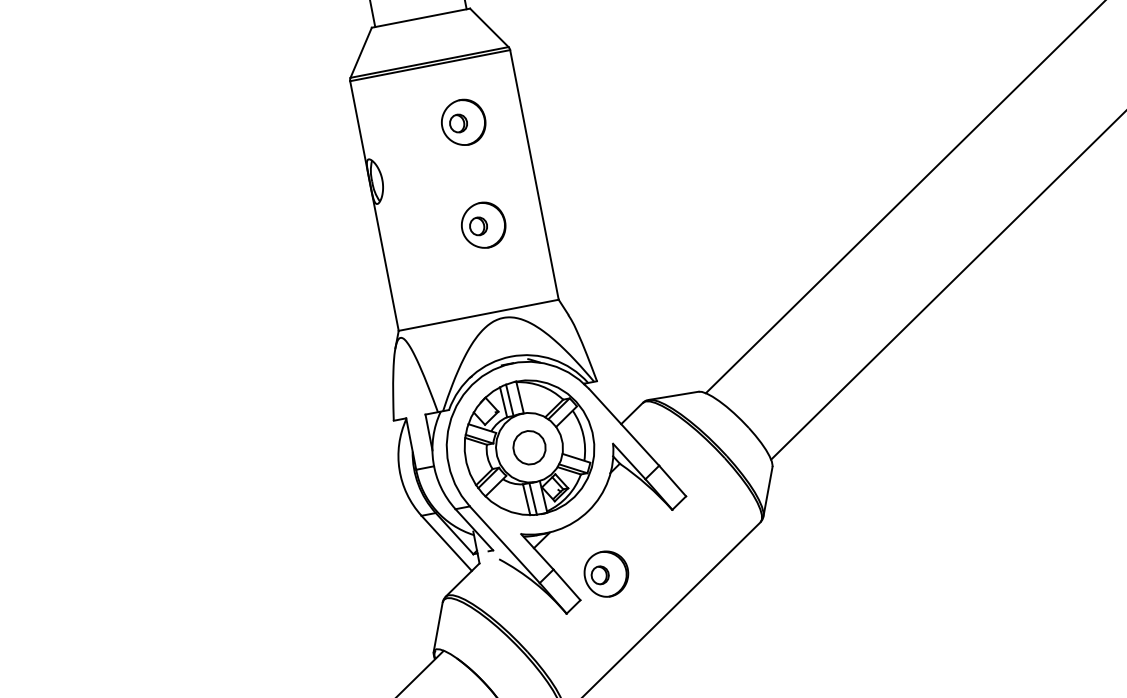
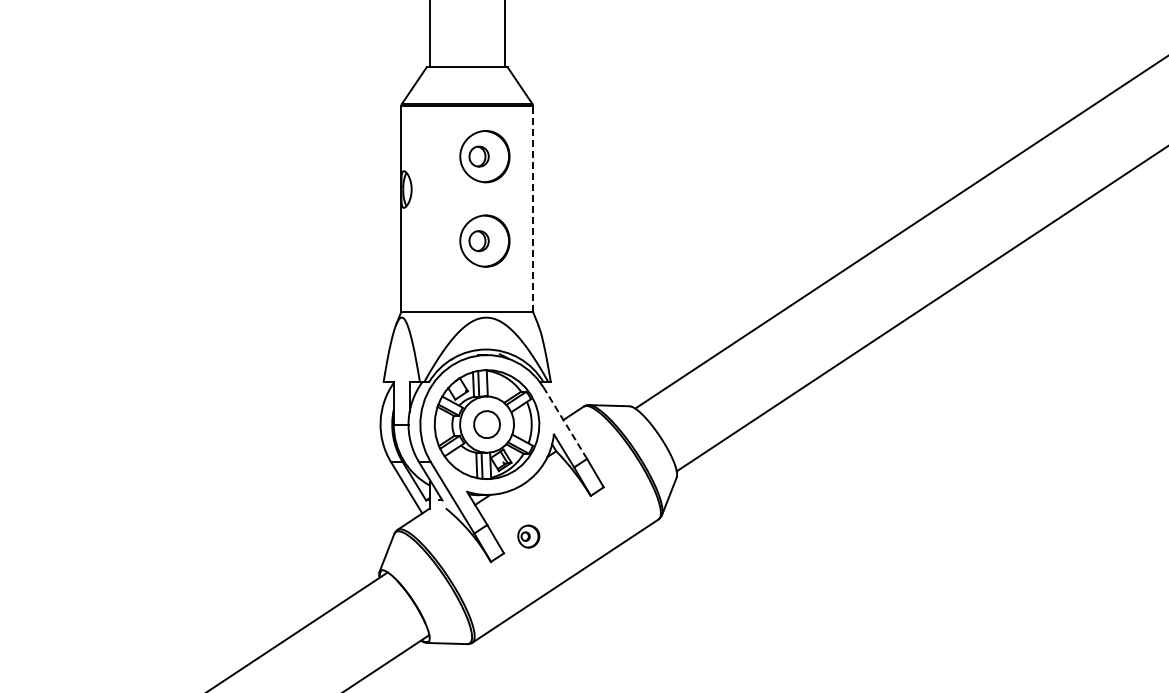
part: (463, 122) -> (484, 156), size x1.4
line: (535, 175) -> (533, 209), solid -> dashed
part: (483, 225) -> (484, 241), size x1.4
line: (624, 427) -> (565, 423), solid -> dashed
part: (606, 573) -> (528, 536), size x0.6

